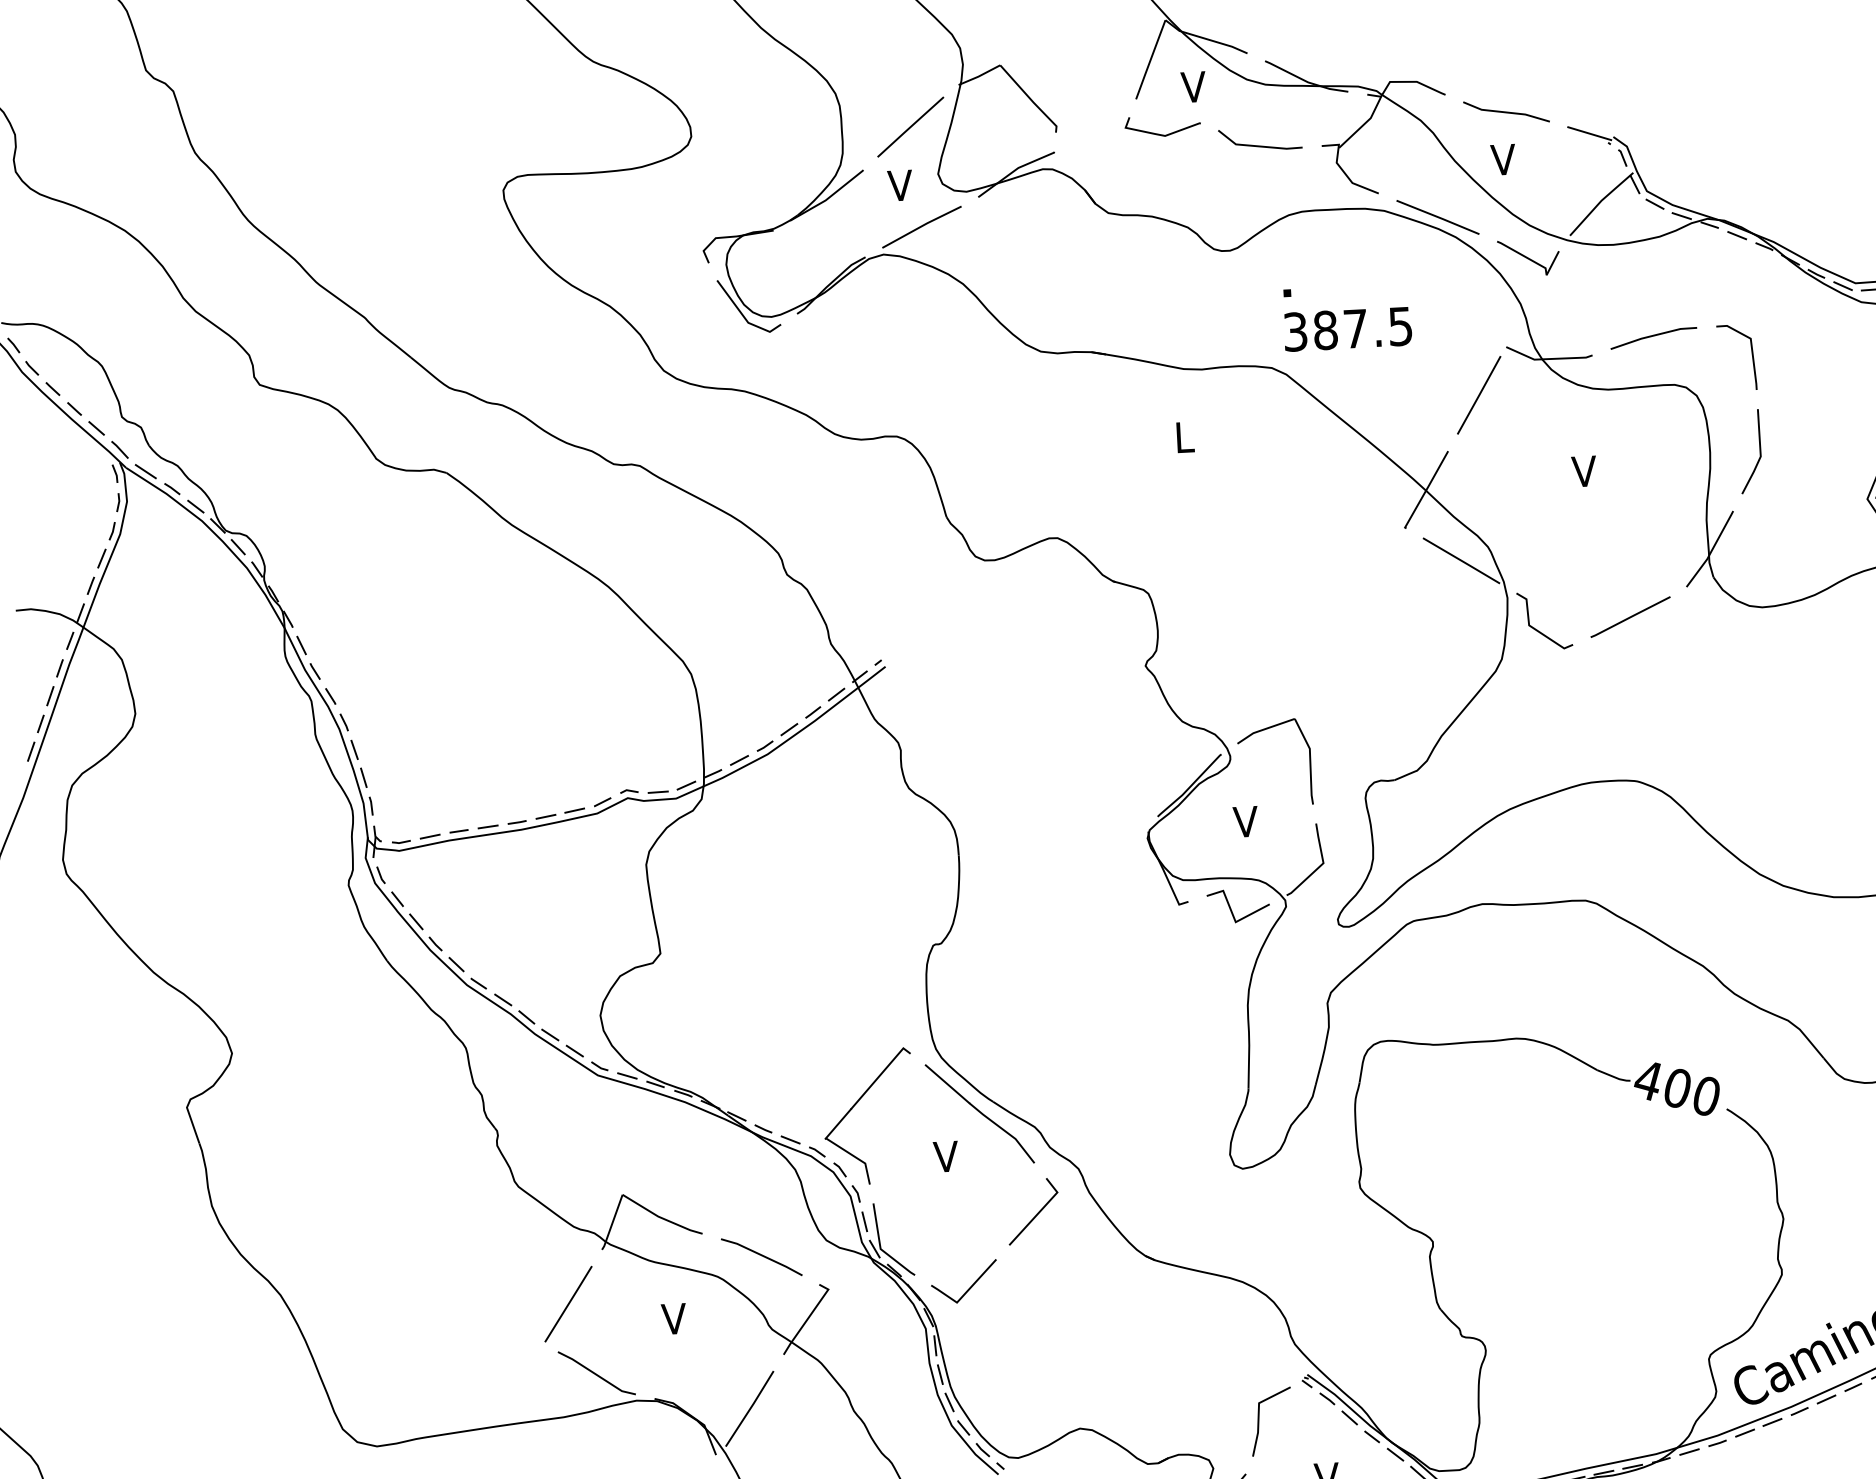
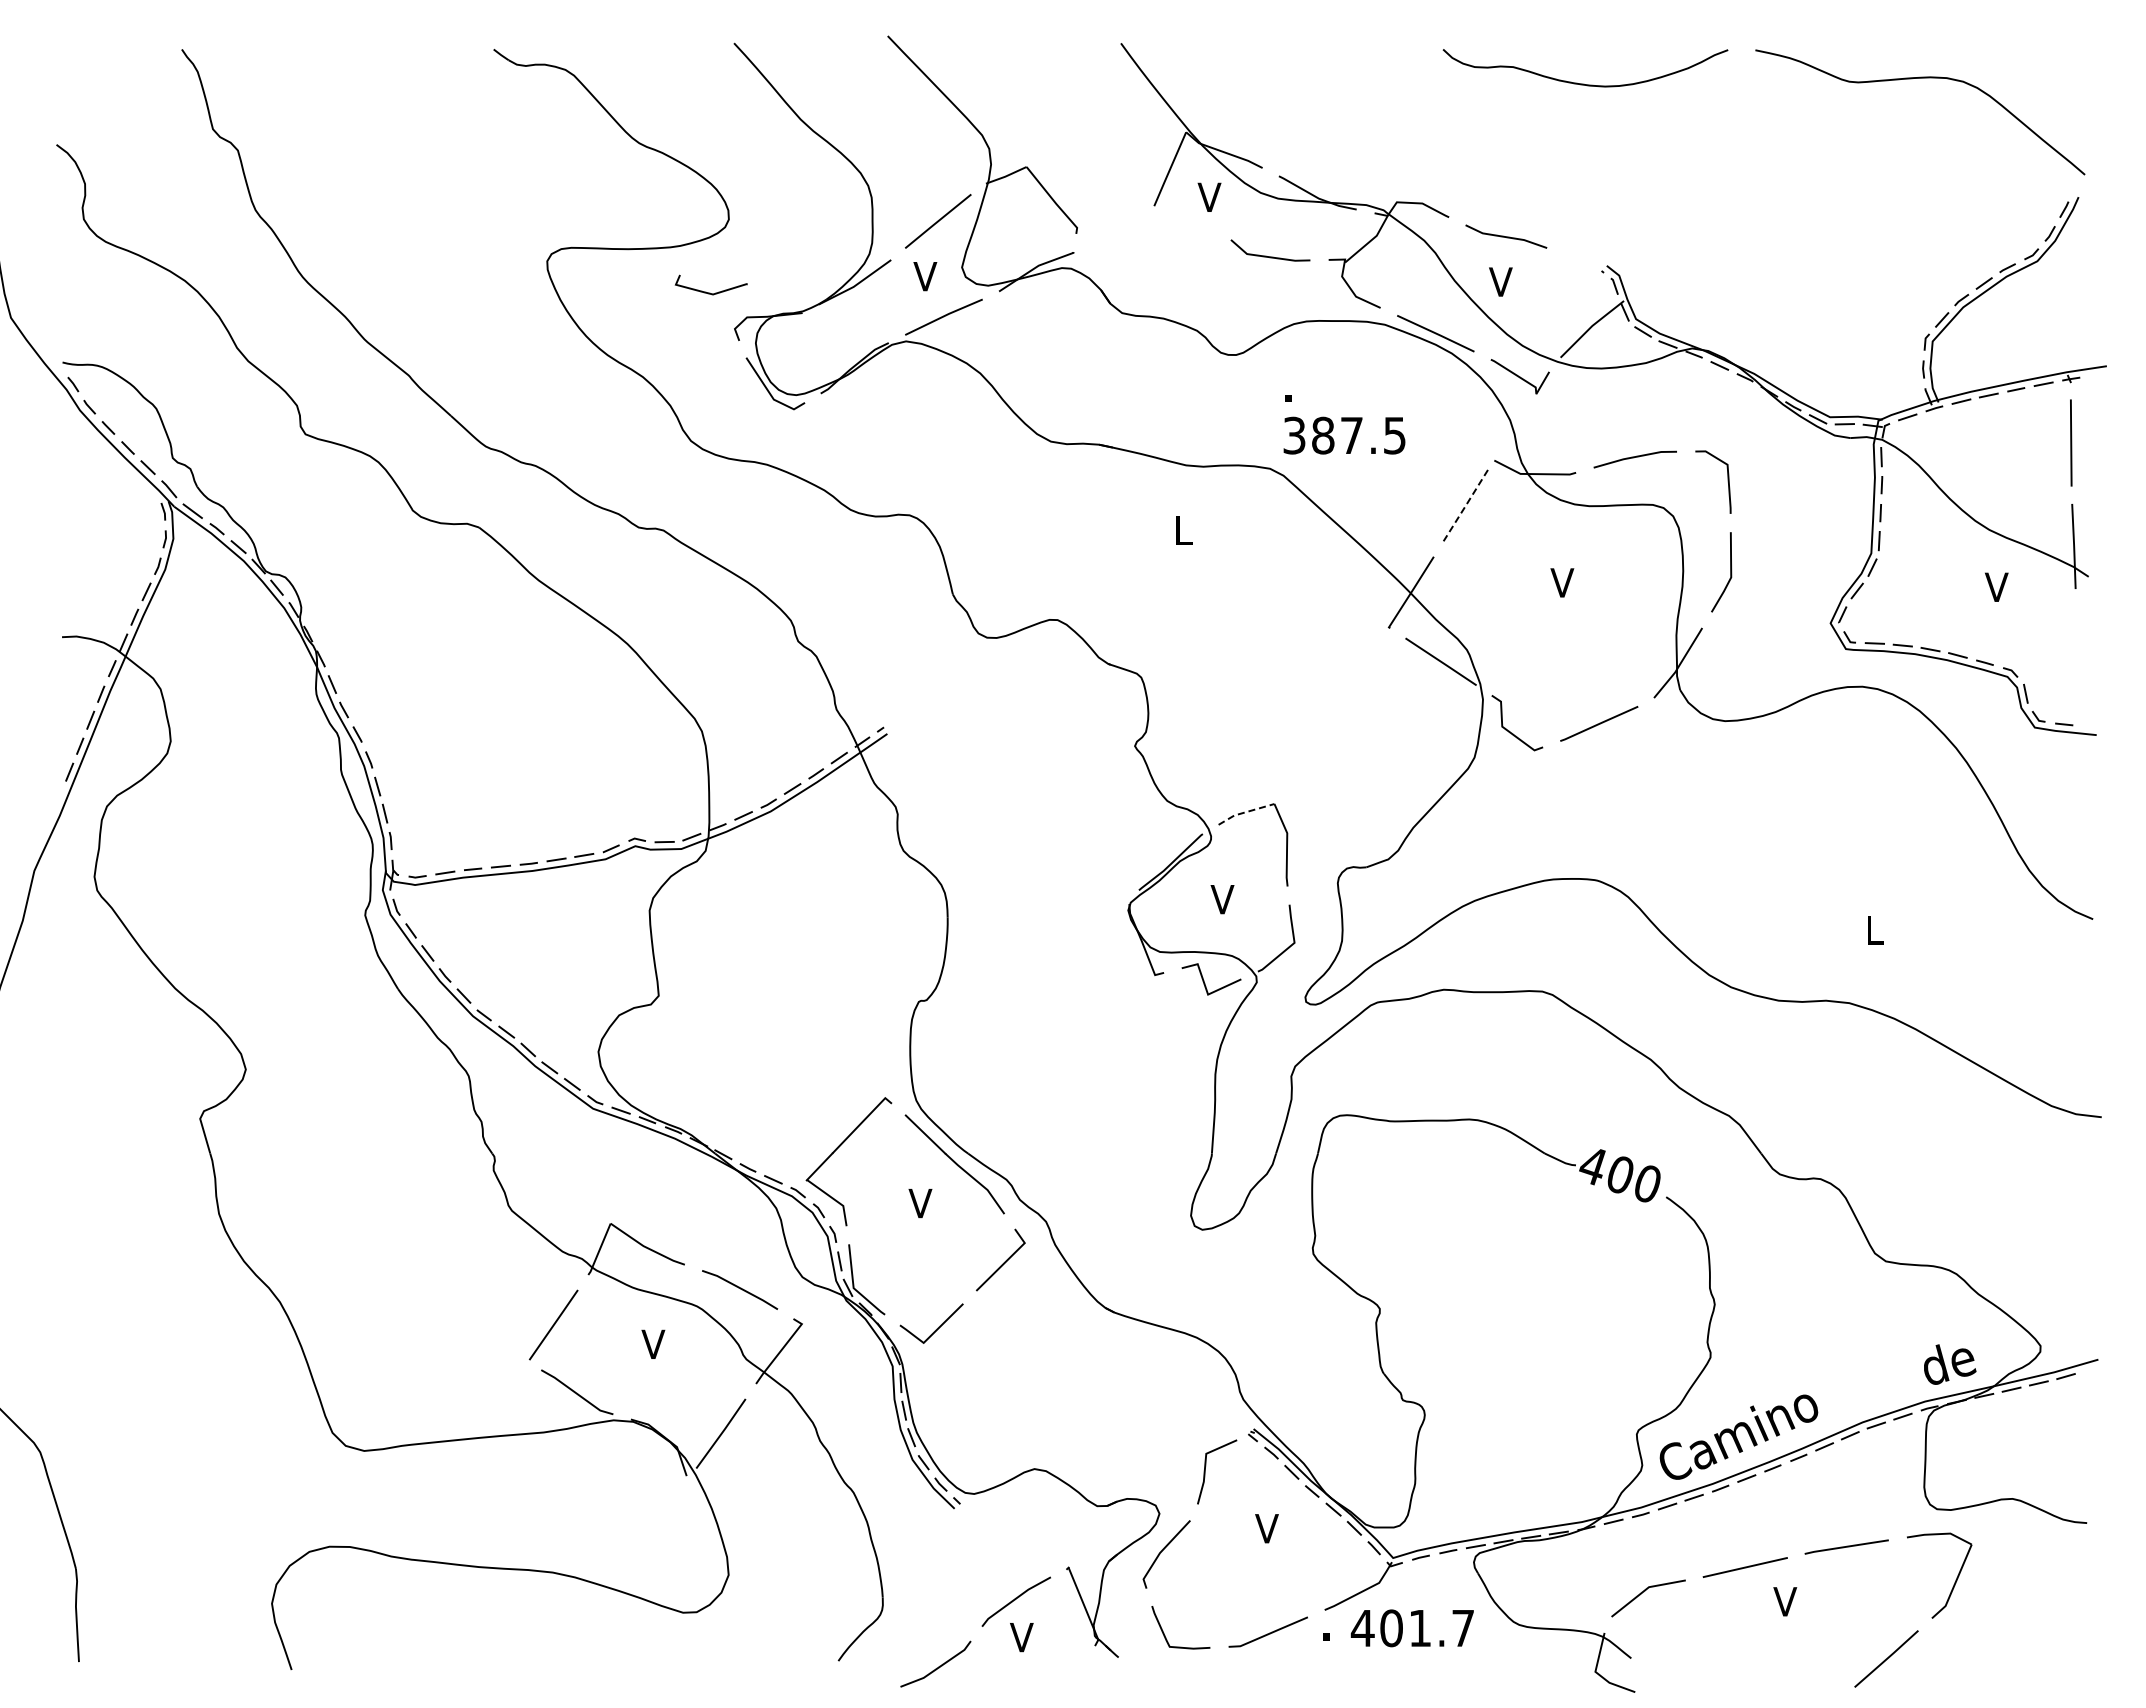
line: (1589, 133) -> (1584, 261), removed
curve: (1162, 134) -> (710, 292), moved
line: (1479, 394) -> (1466, 504), solid -> dashed
line: (1263, 729) -> (1244, 812), solid -> dashed

